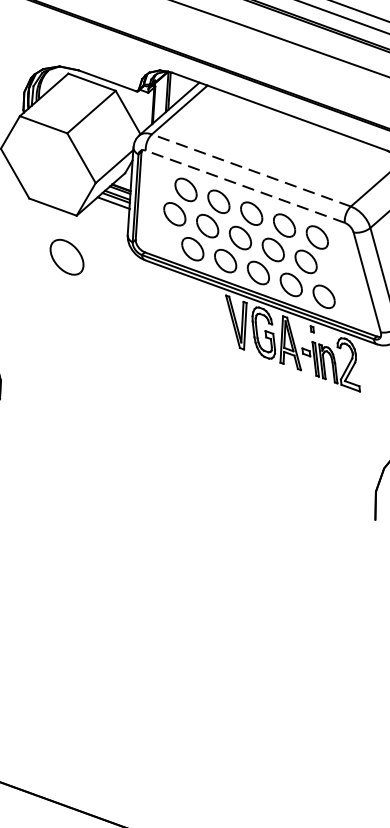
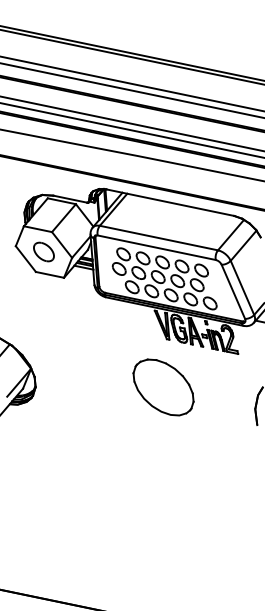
line: (250, 169) -> (158, 237), dashed -> solid
line: (244, 186) -> (156, 247), dashed -> solid
part: (66, 256) -> (43, 251), moved
part: (221, 431) -> (163, 387), added

